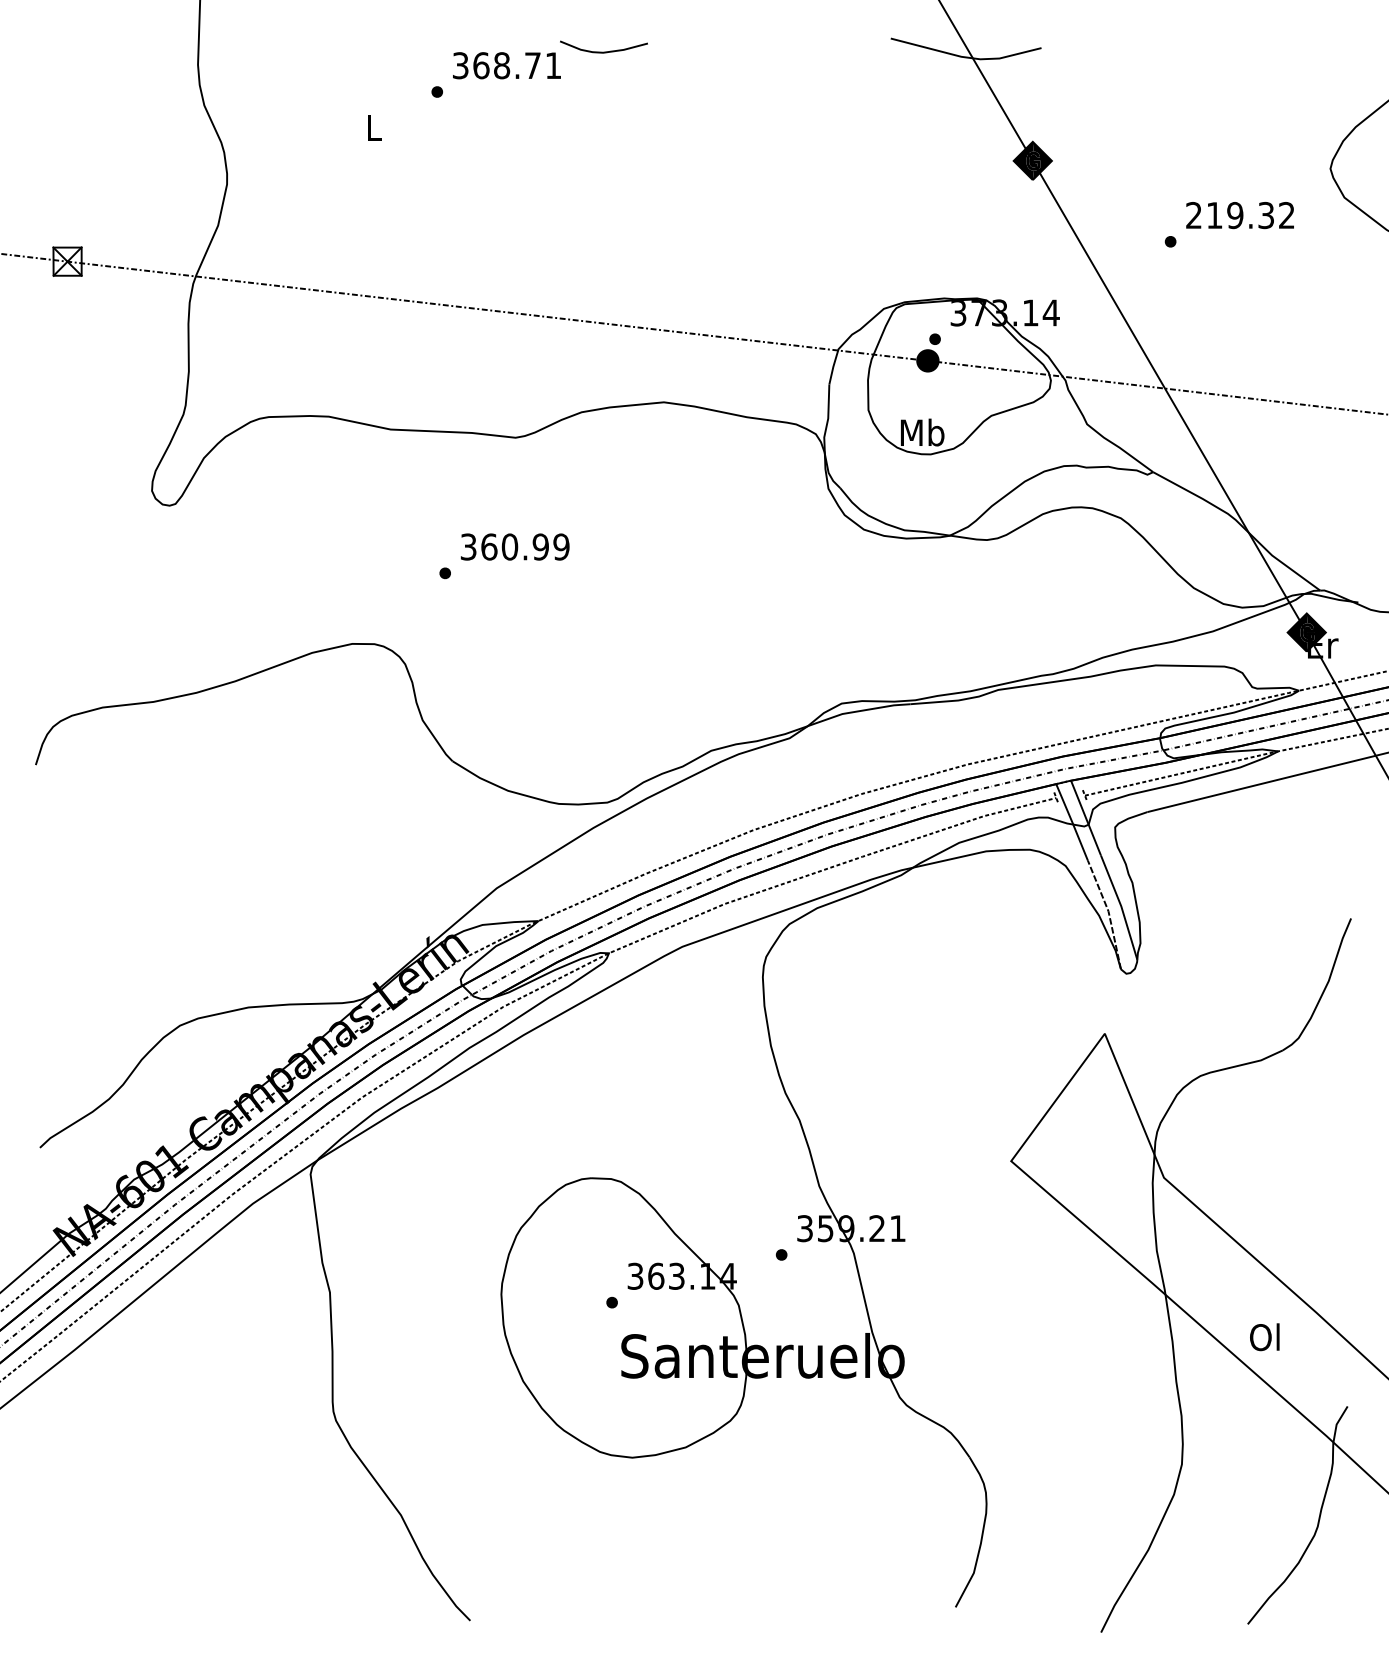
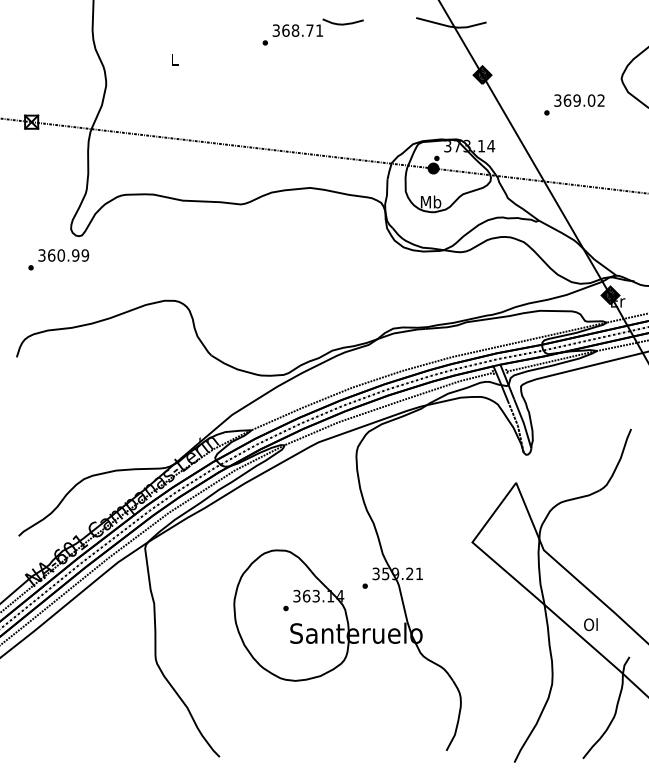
part: (538, 67) -> (312, 31), moved
text: (1229, 215) -> (574, 100), 219.32 -> 369.02
text: (503, 555) -> (58, 259), moved

